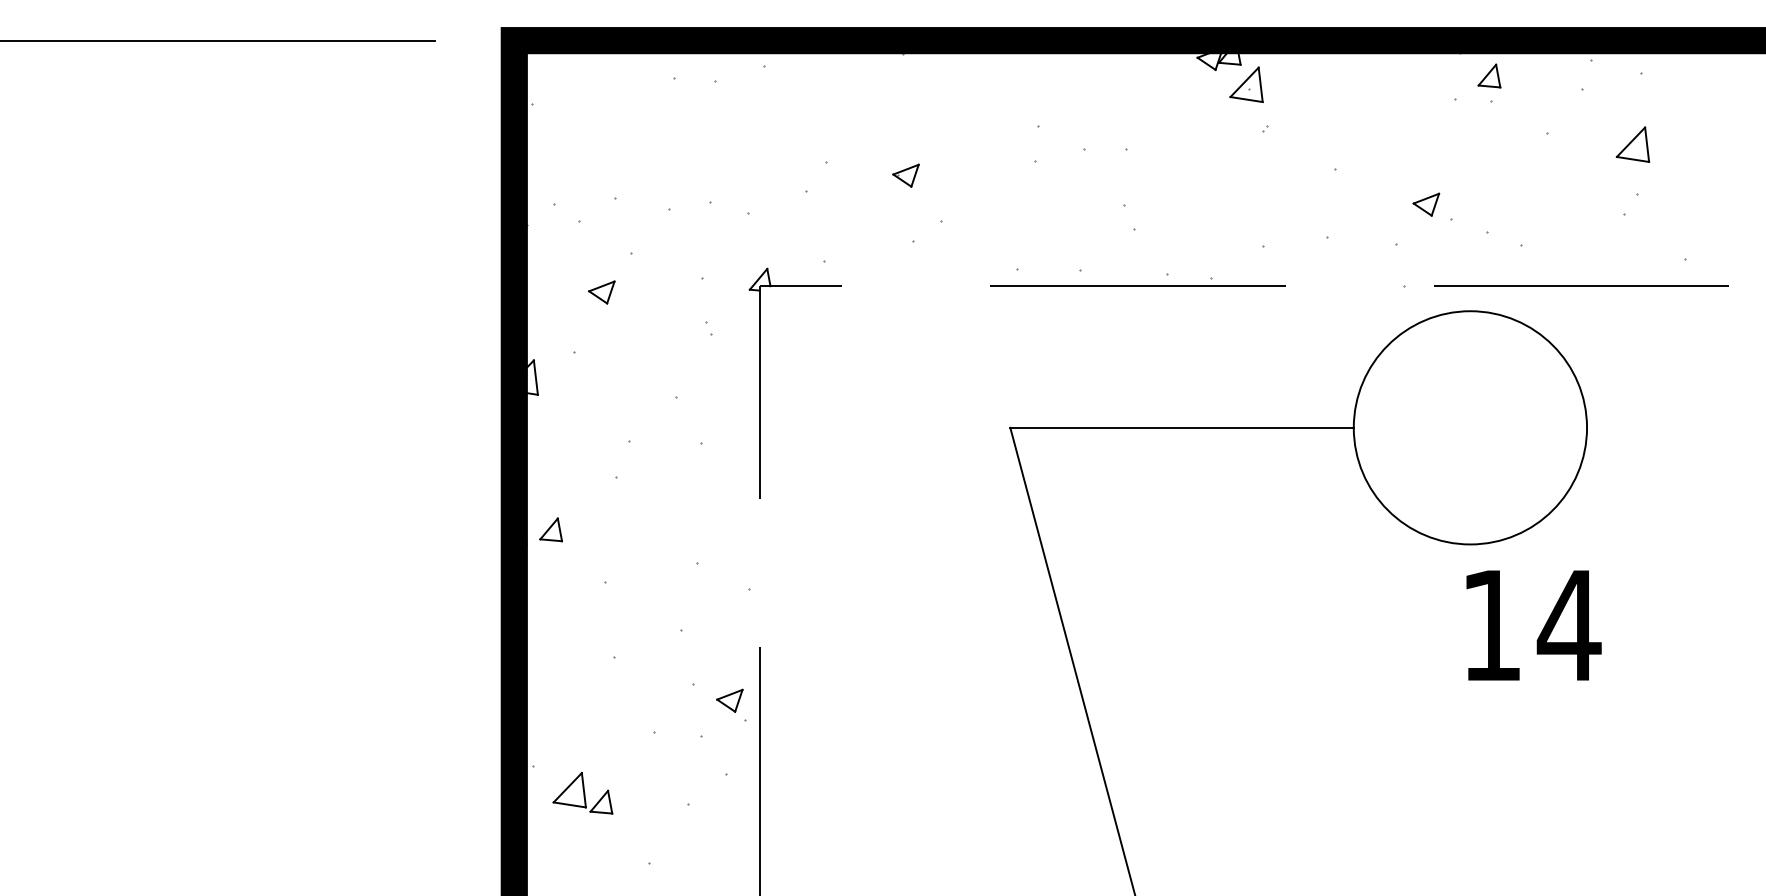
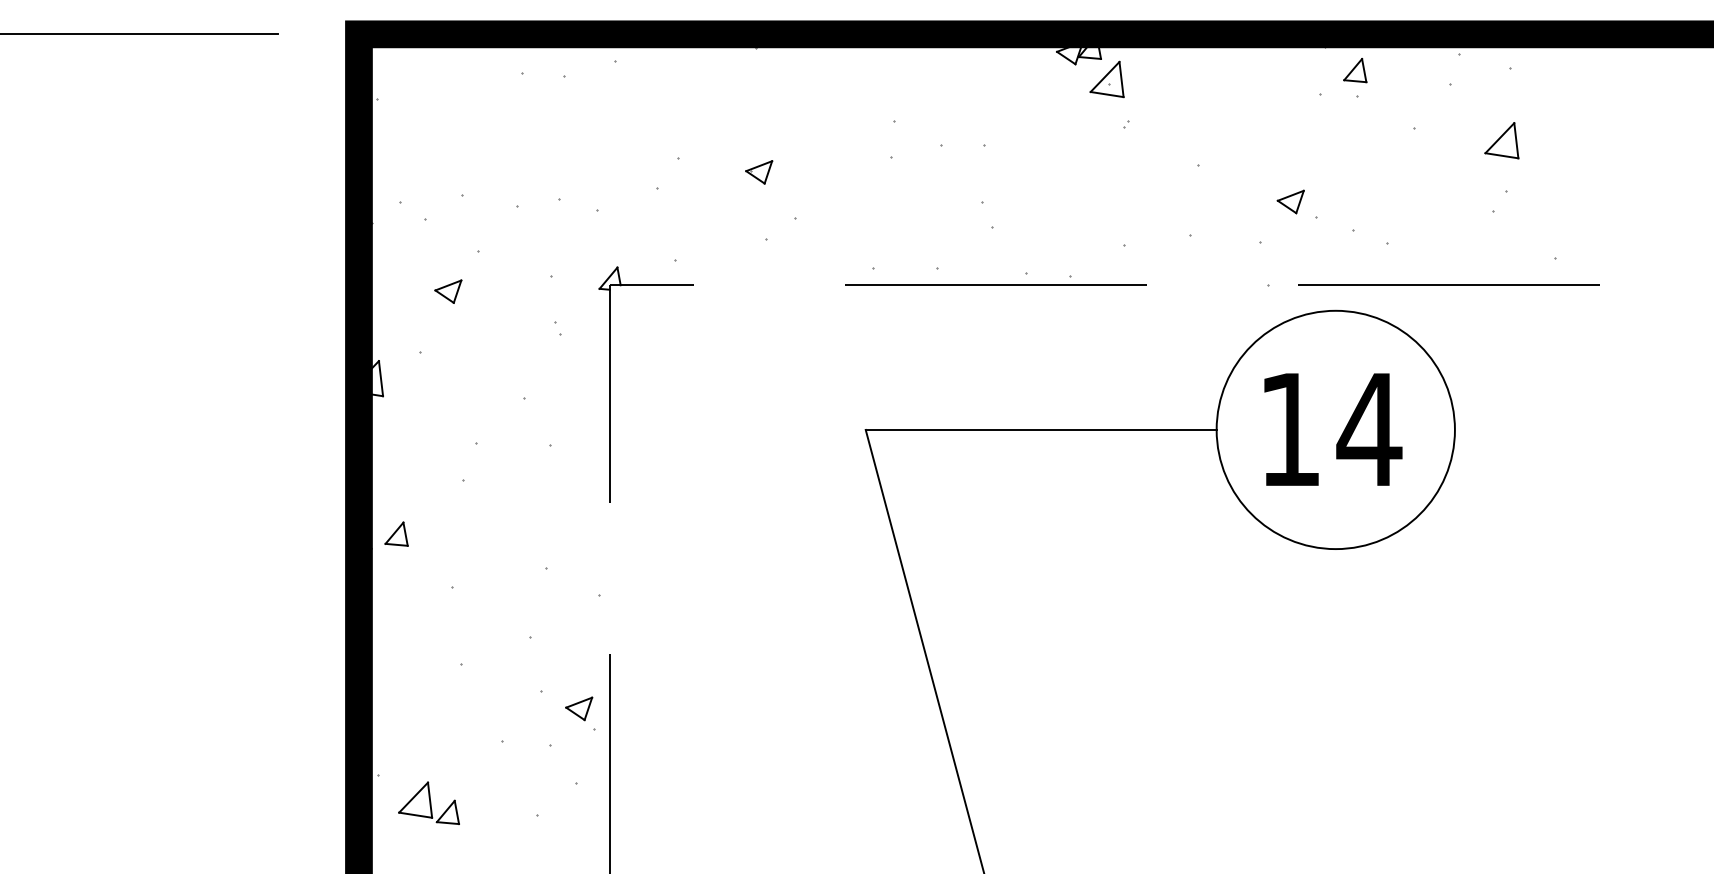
text: (1533, 625) -> (1332, 429), moved

